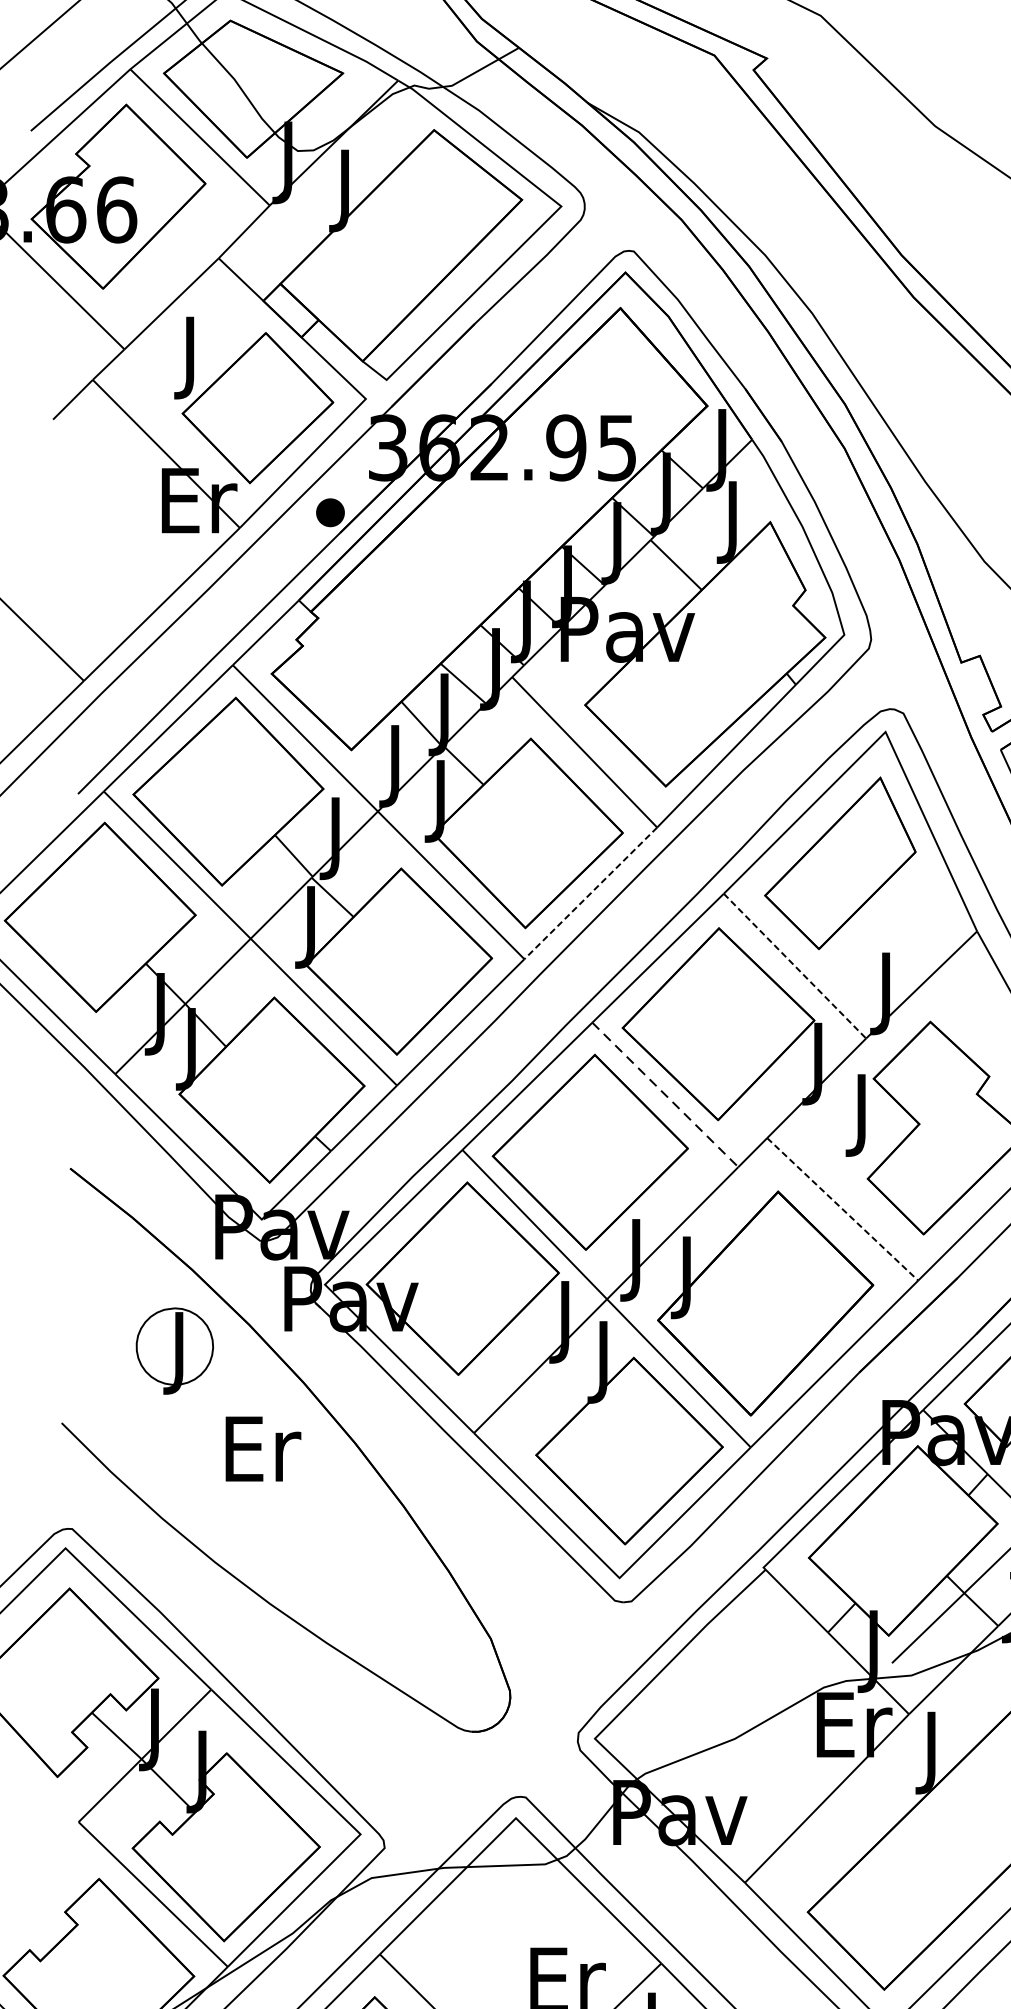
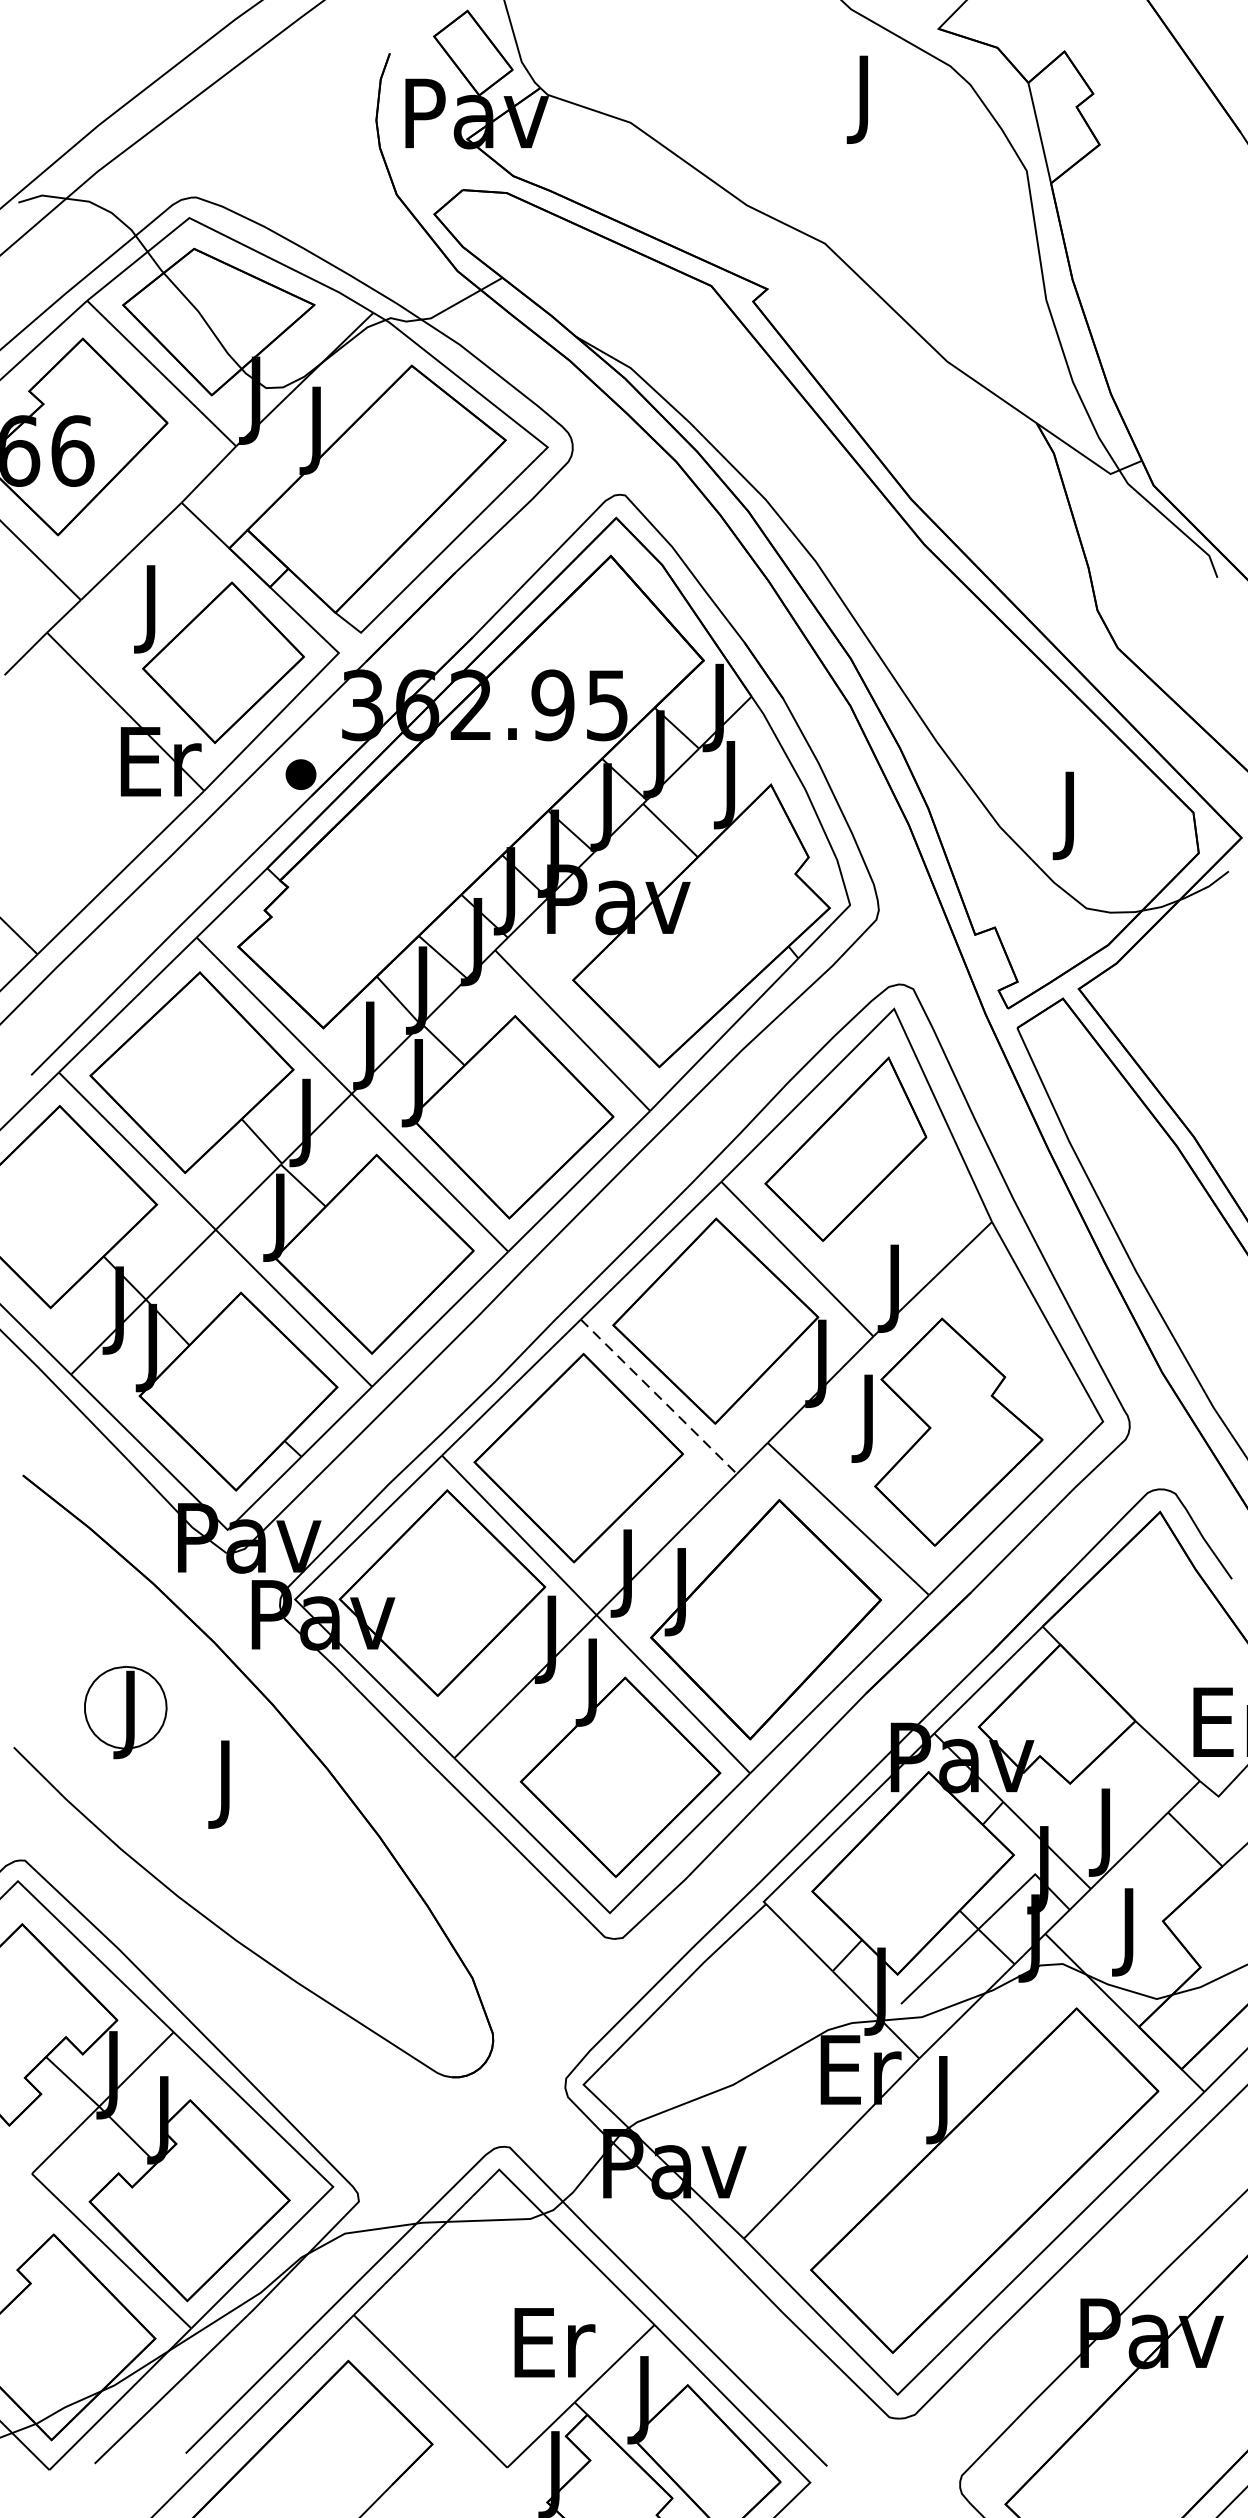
line: (591, 893) -> (579, 1181), dashed -> solid
line: (795, 966) -> (797, 1259), dashed -> solid
line: (842, 1209) -> (848, 1519), dashed -> solid
part: (174, 1351) -> (125, 1712), moved
text: (263, 1457) -> (229, 1784), Er -> J

